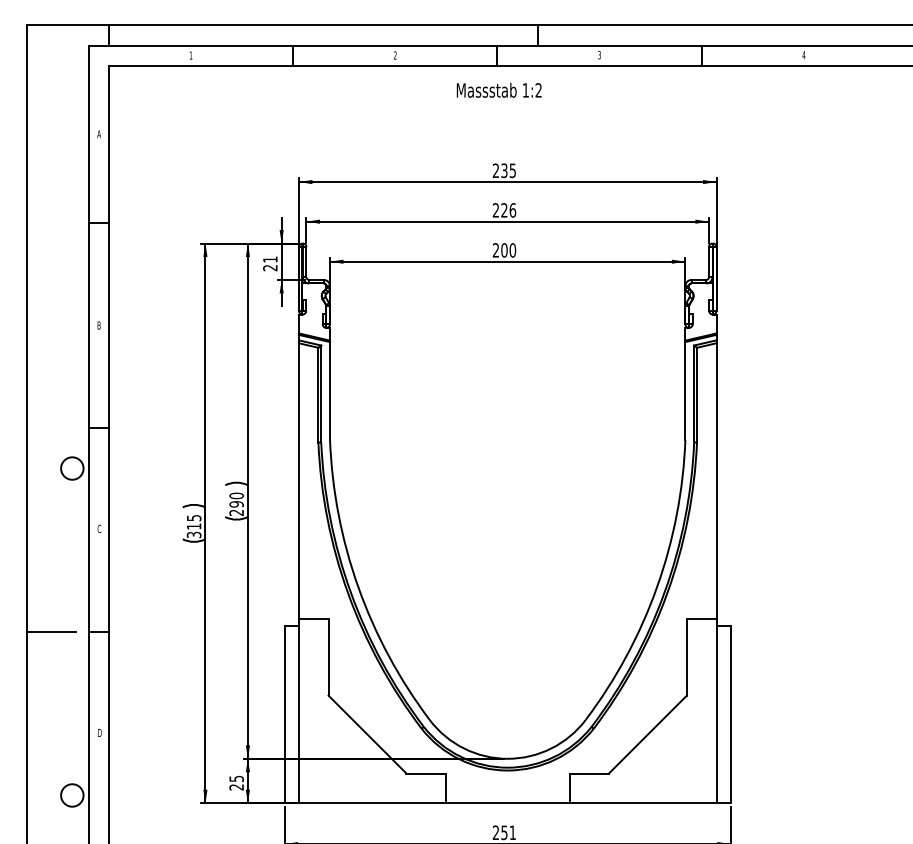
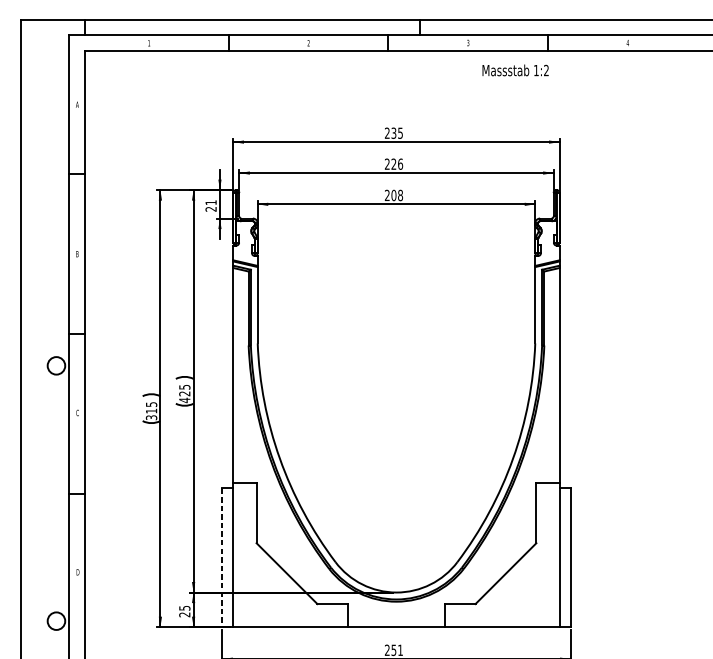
text: (498, 89) -> (515, 69), moved
text: (512, 250) -> (400, 195), 200 -> 208
text: (236, 504) -> (184, 393), 290 -> 425
line: (51, 632) -> (40, 493), removed
line: (284, 714) -> (222, 557), solid -> dashed

